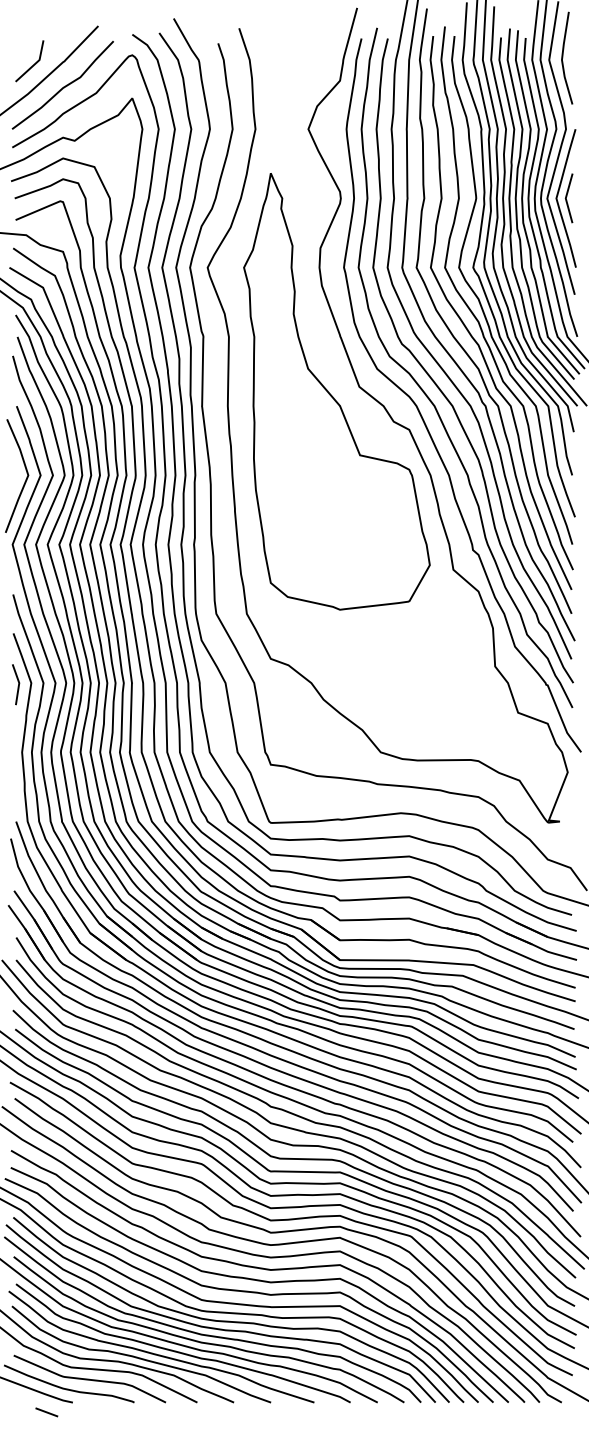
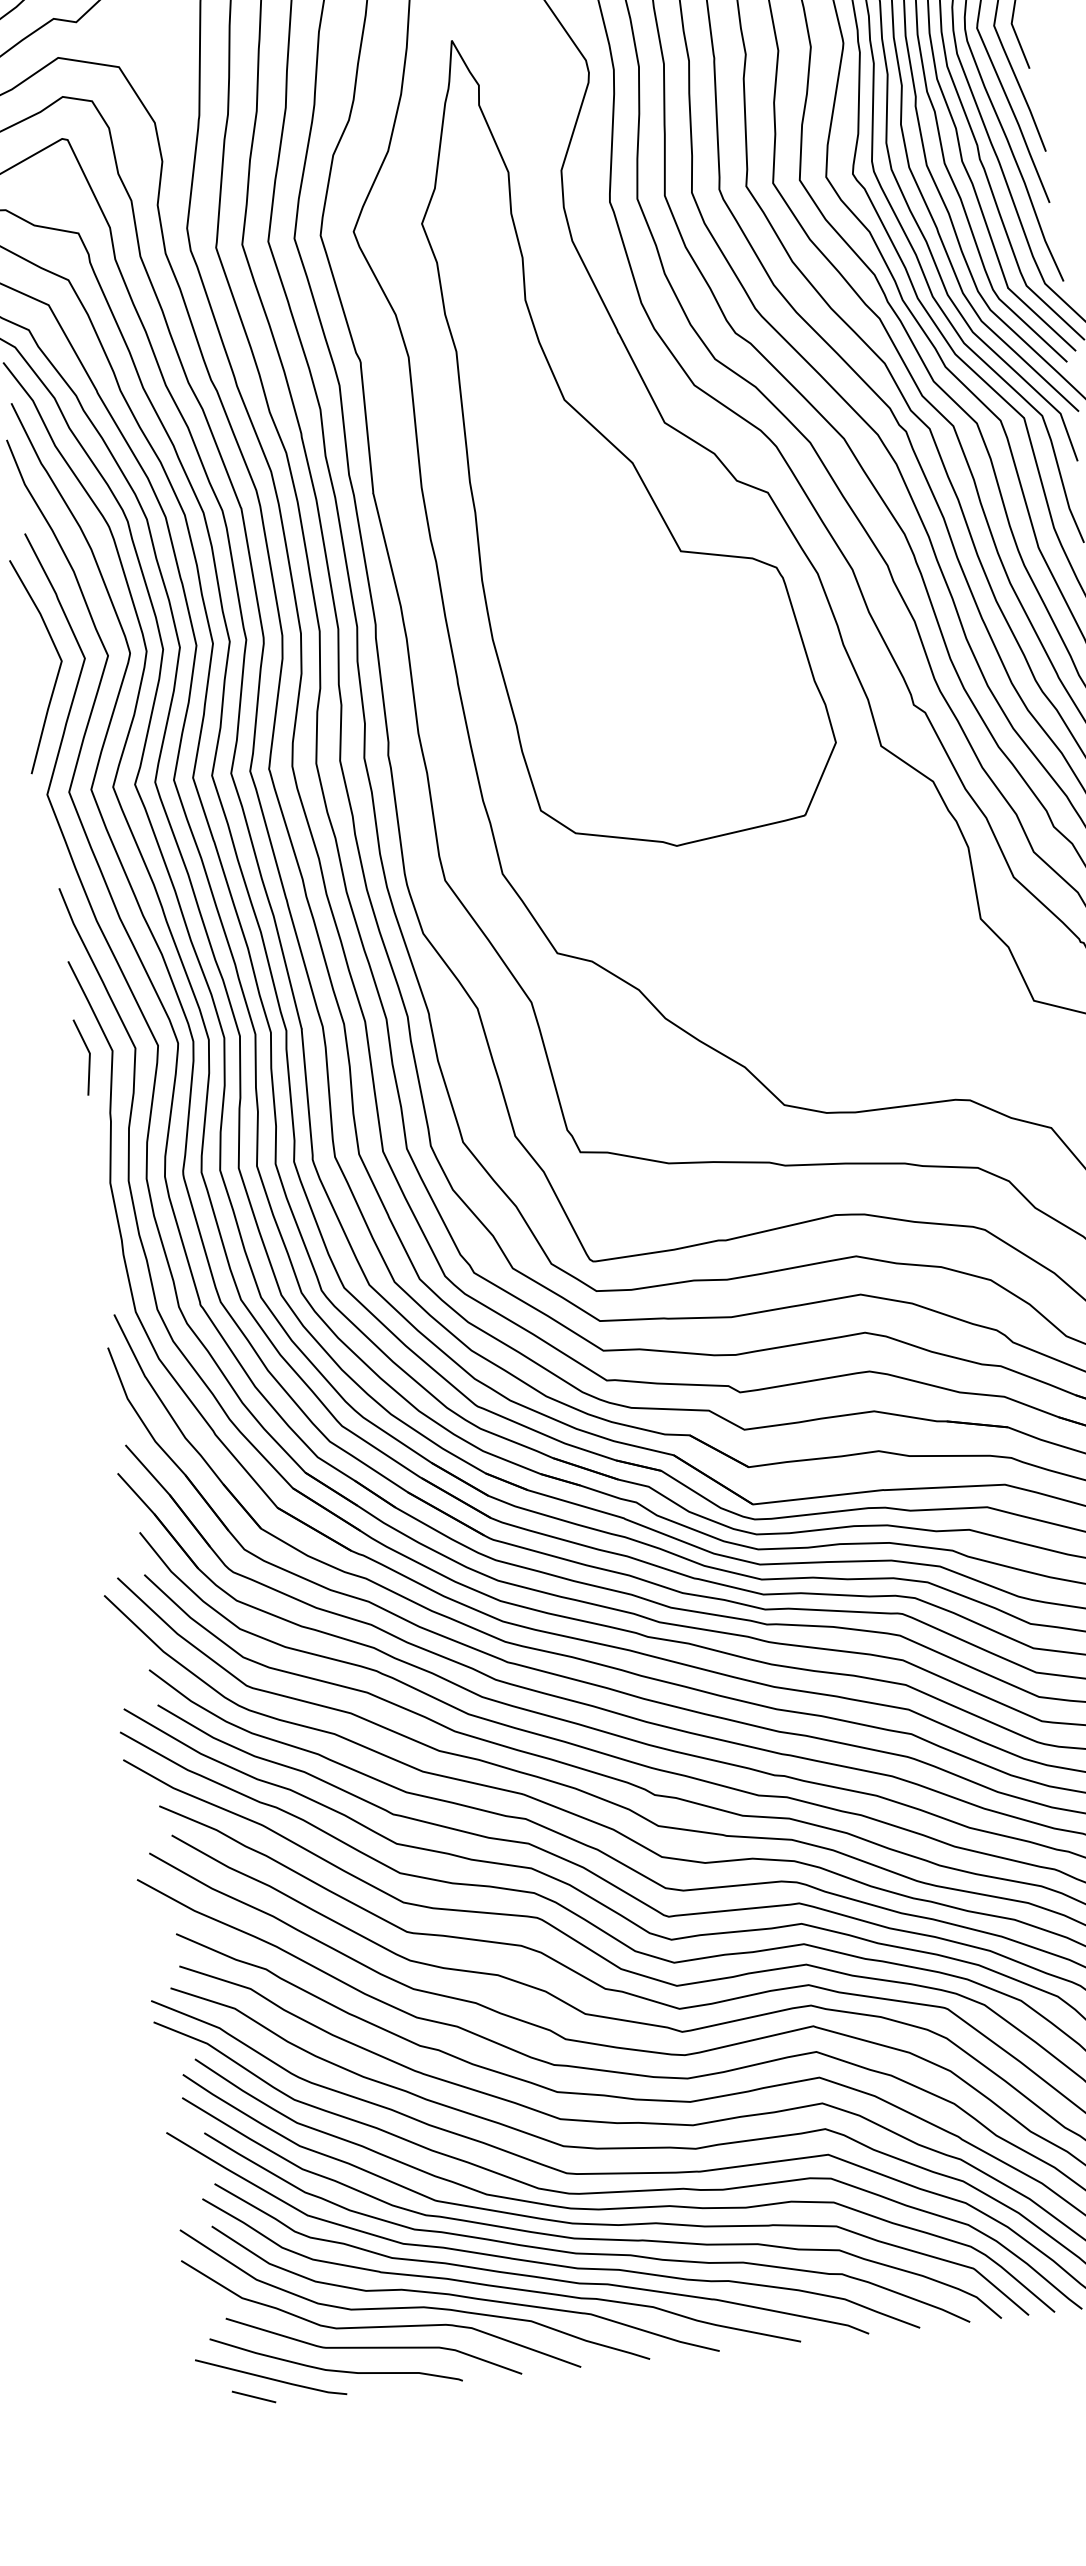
line: (46, 1412) -> (253, 2397), moved

